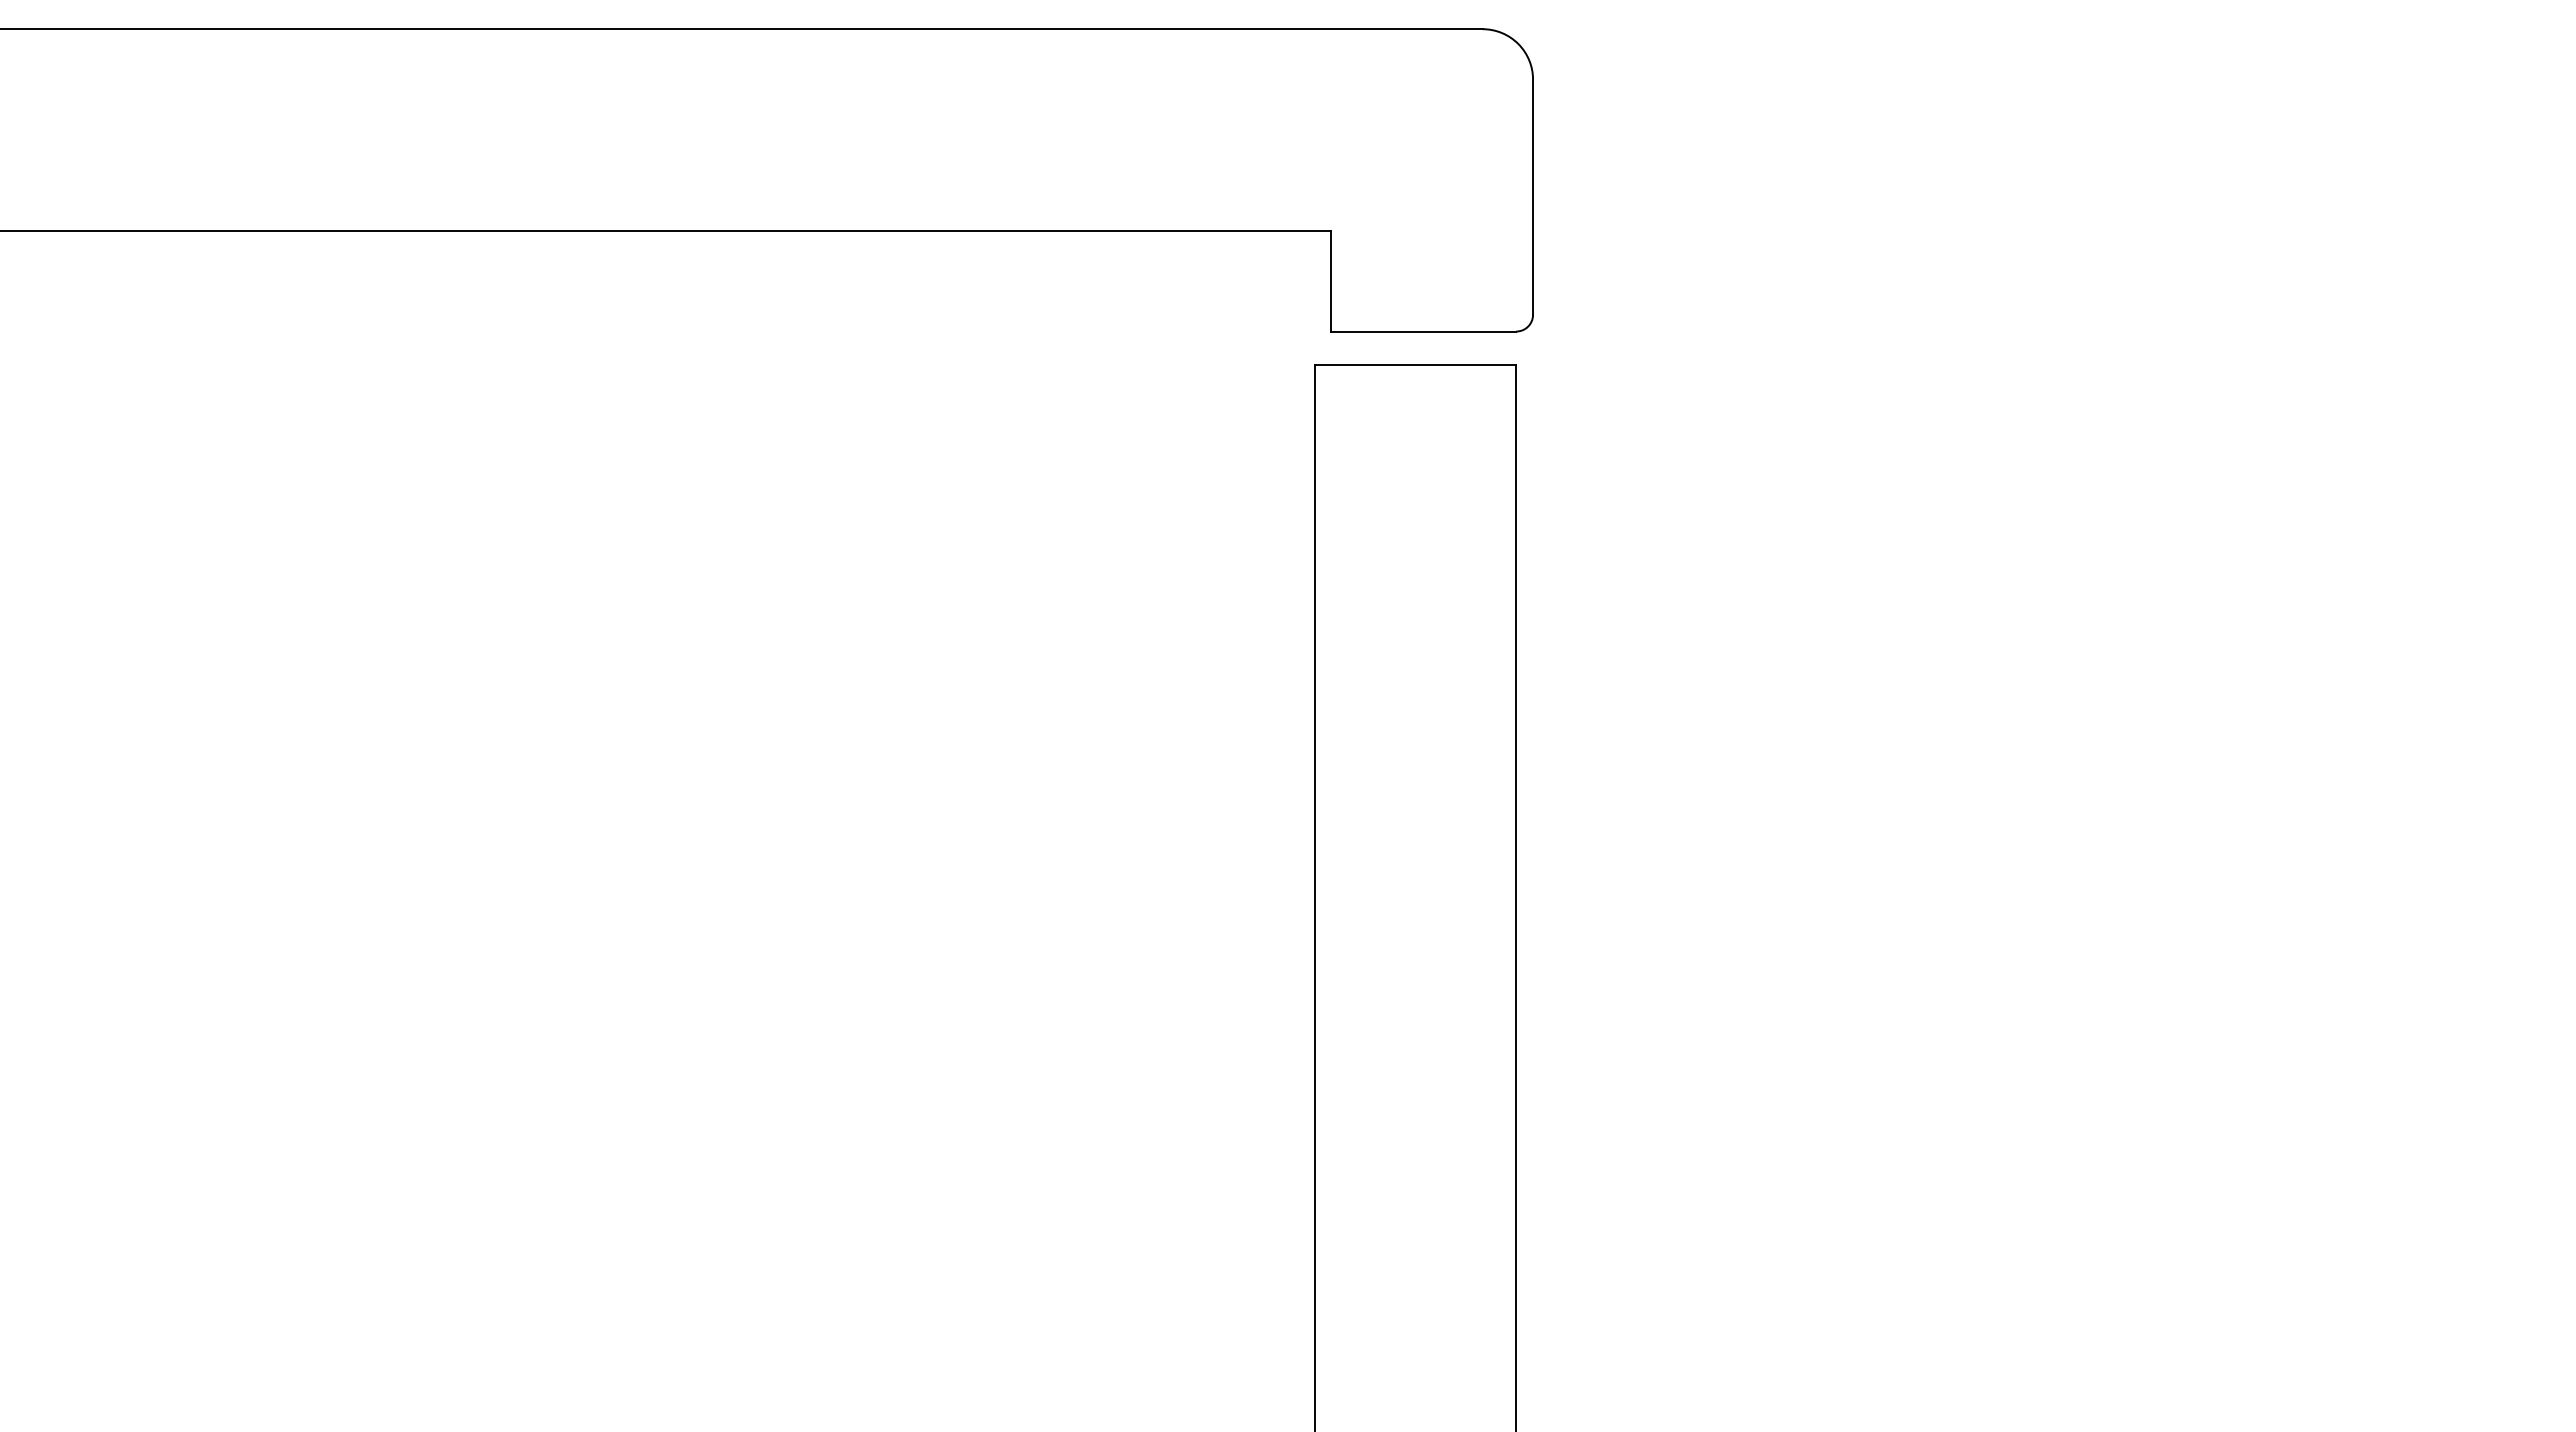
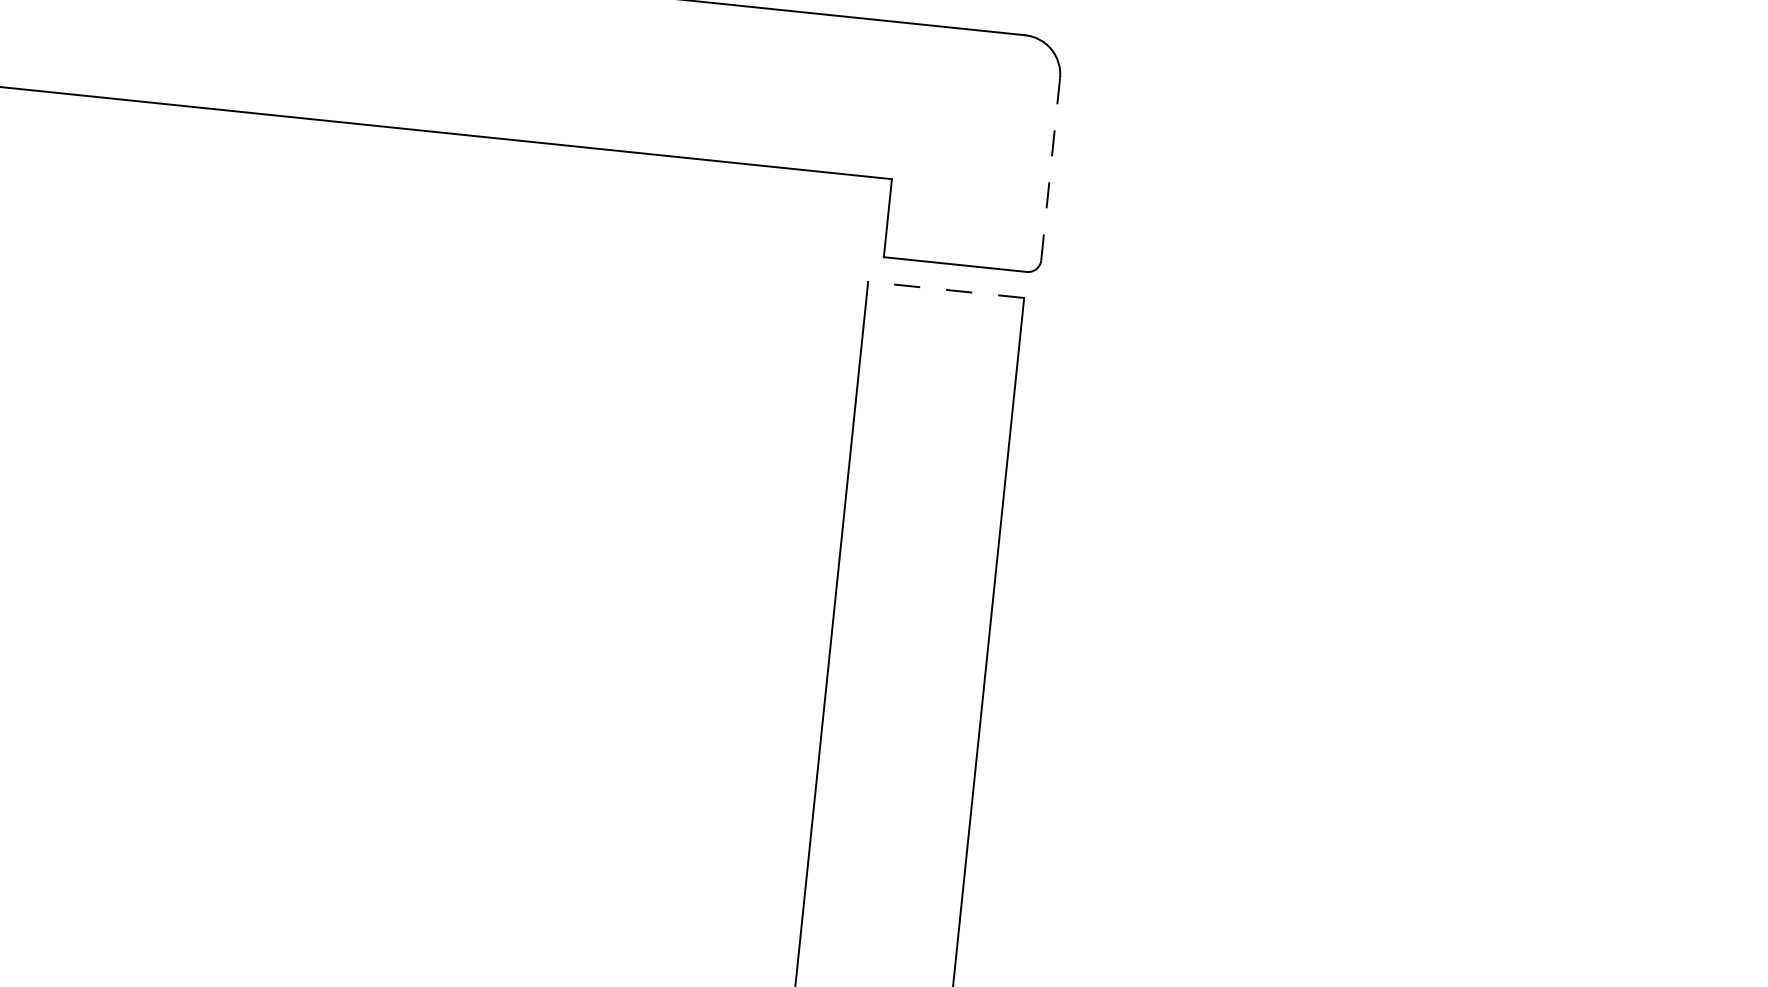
line: (1533, 197) -> (1050, 169), solid -> dashed
line: (1415, 365) -> (946, 290), solid -> dashed

